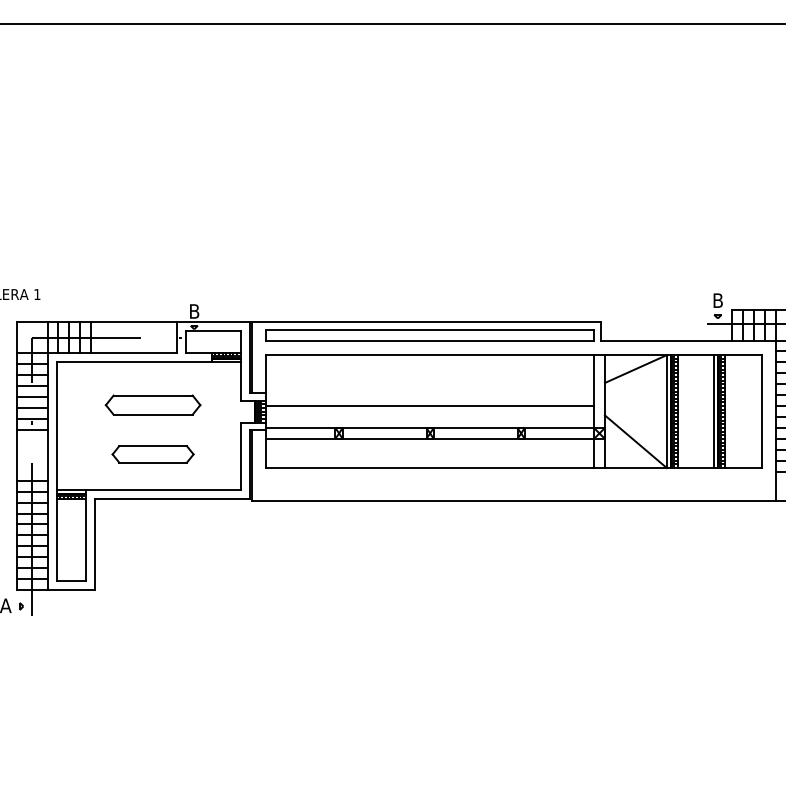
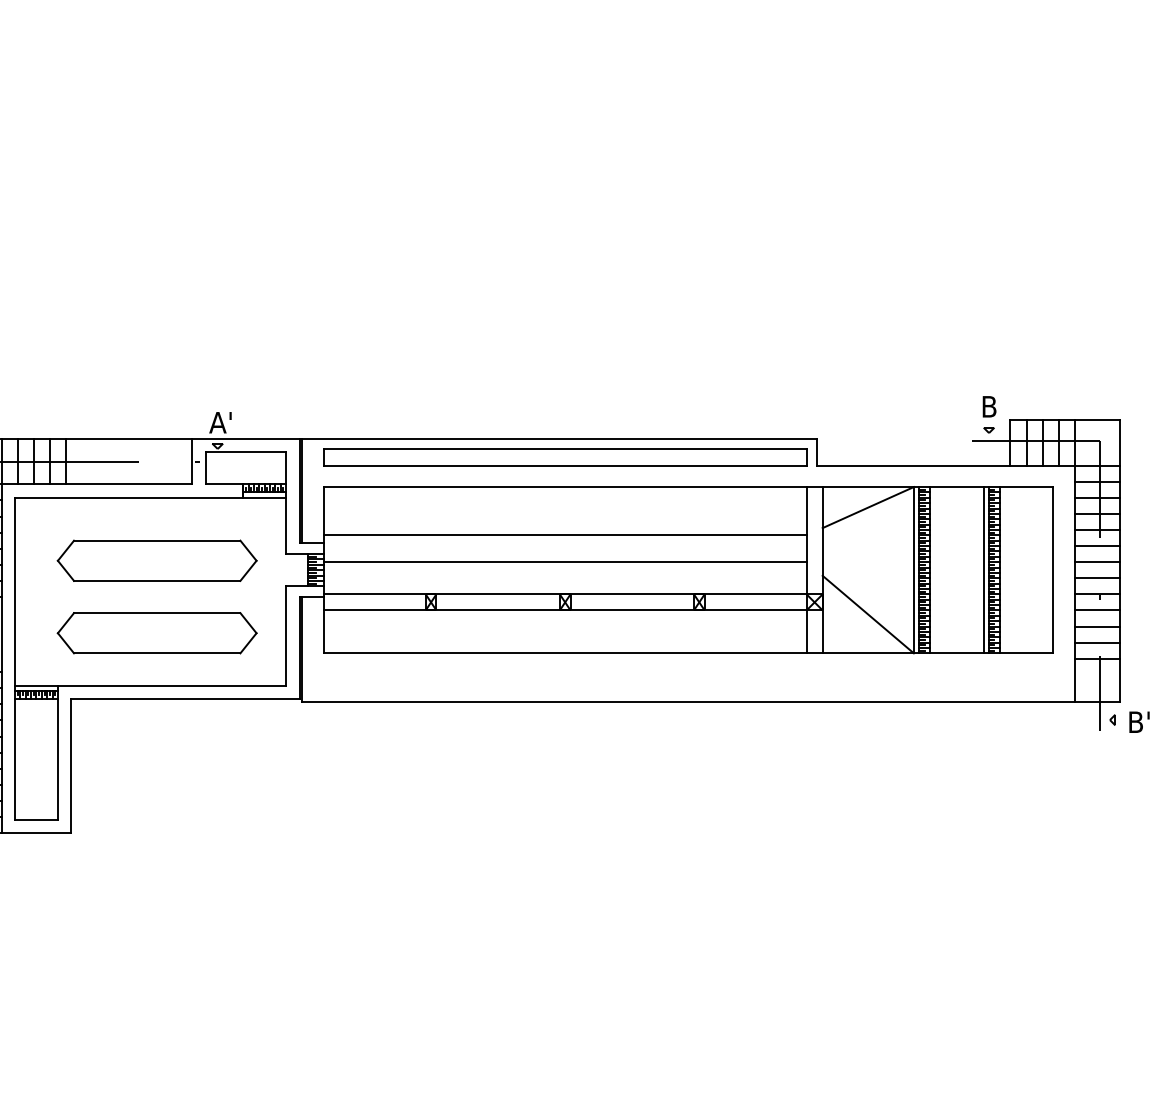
text: (195, 311) -> (219, 422), B -> A'
line: (430, 387) -> (565, 534), added
part: (152, 404) -> (156, 559), size x1.43
part: (152, 454) -> (156, 633), size x1.67

